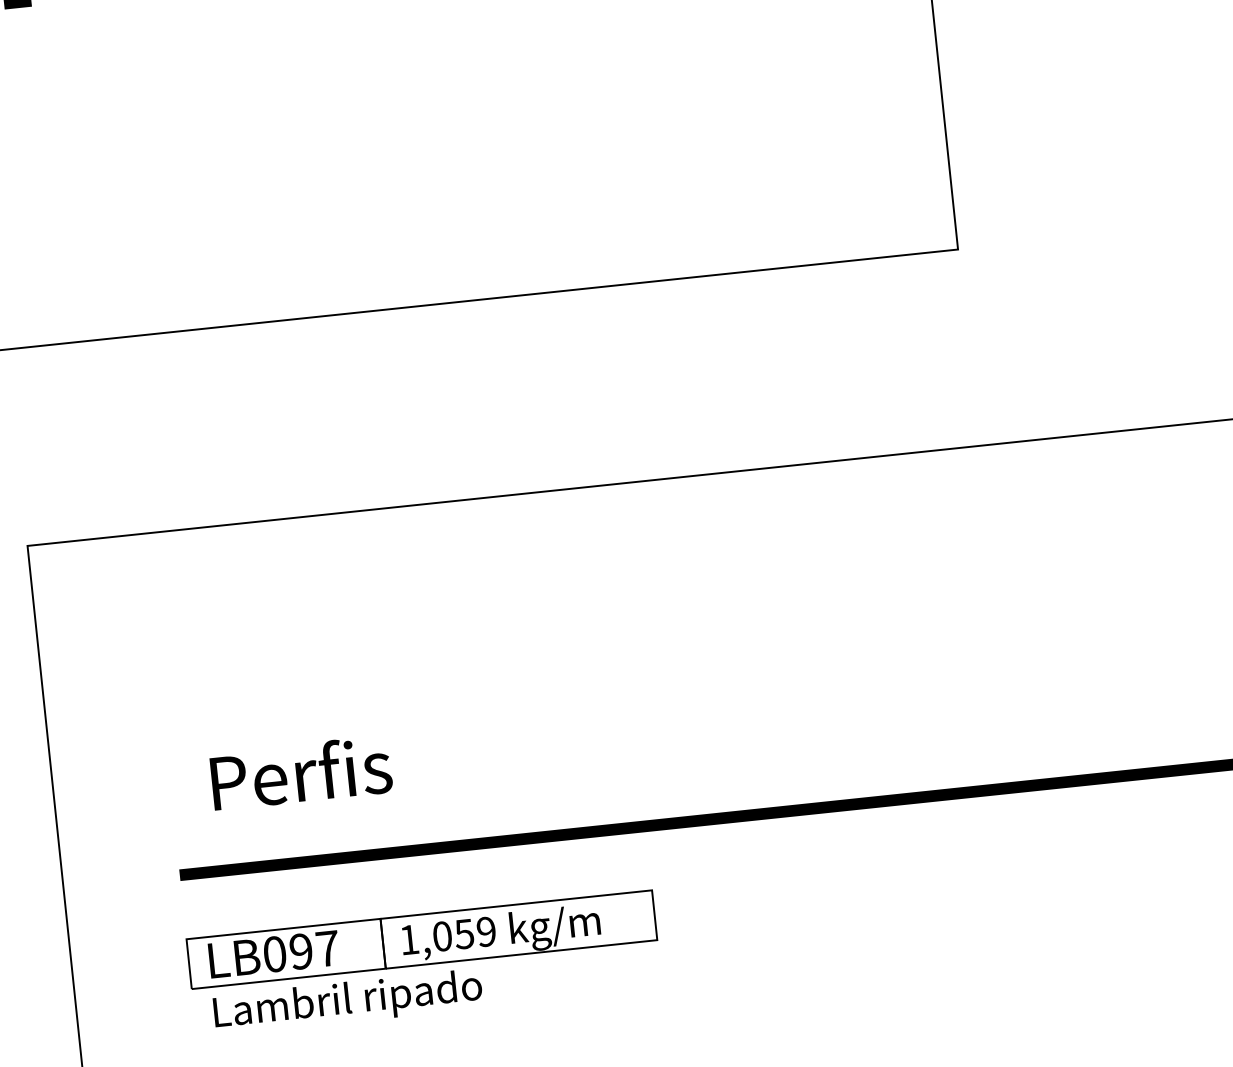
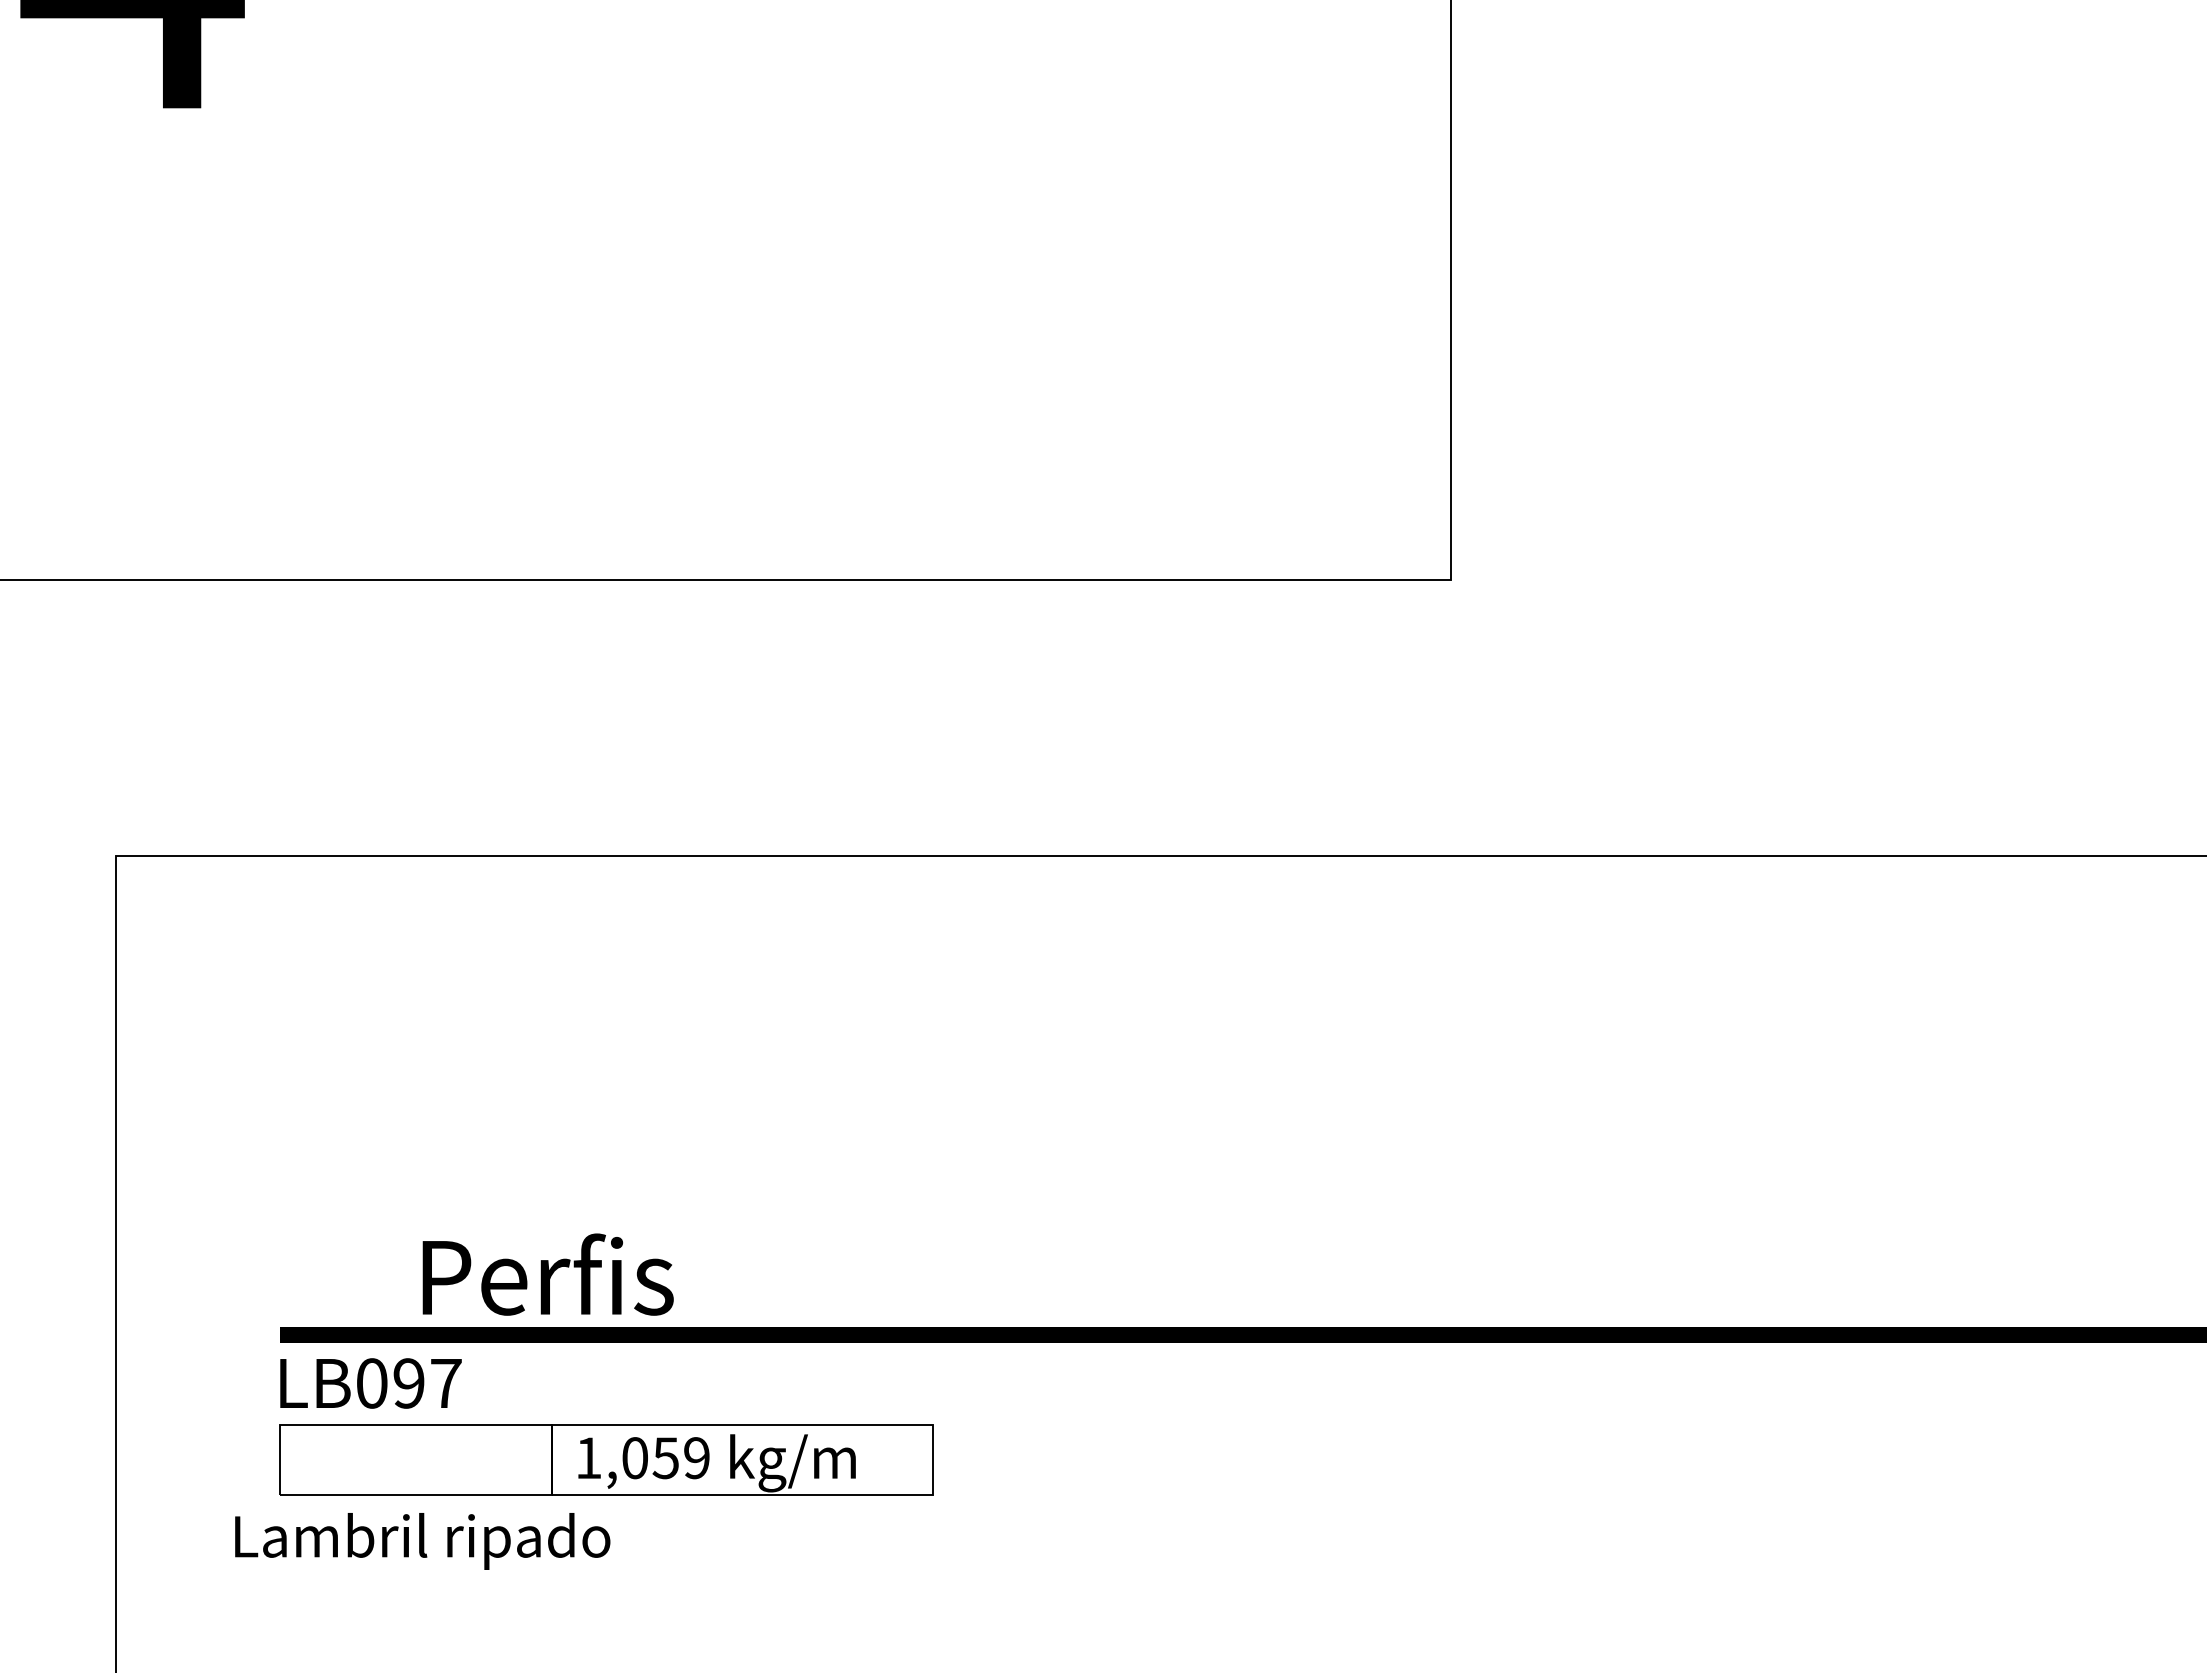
text: (300, 772) -> (547, 1274), moved
text: (273, 954) -> (370, 1383), moved
text: (348, 1002) -> (422, 1541), moved

